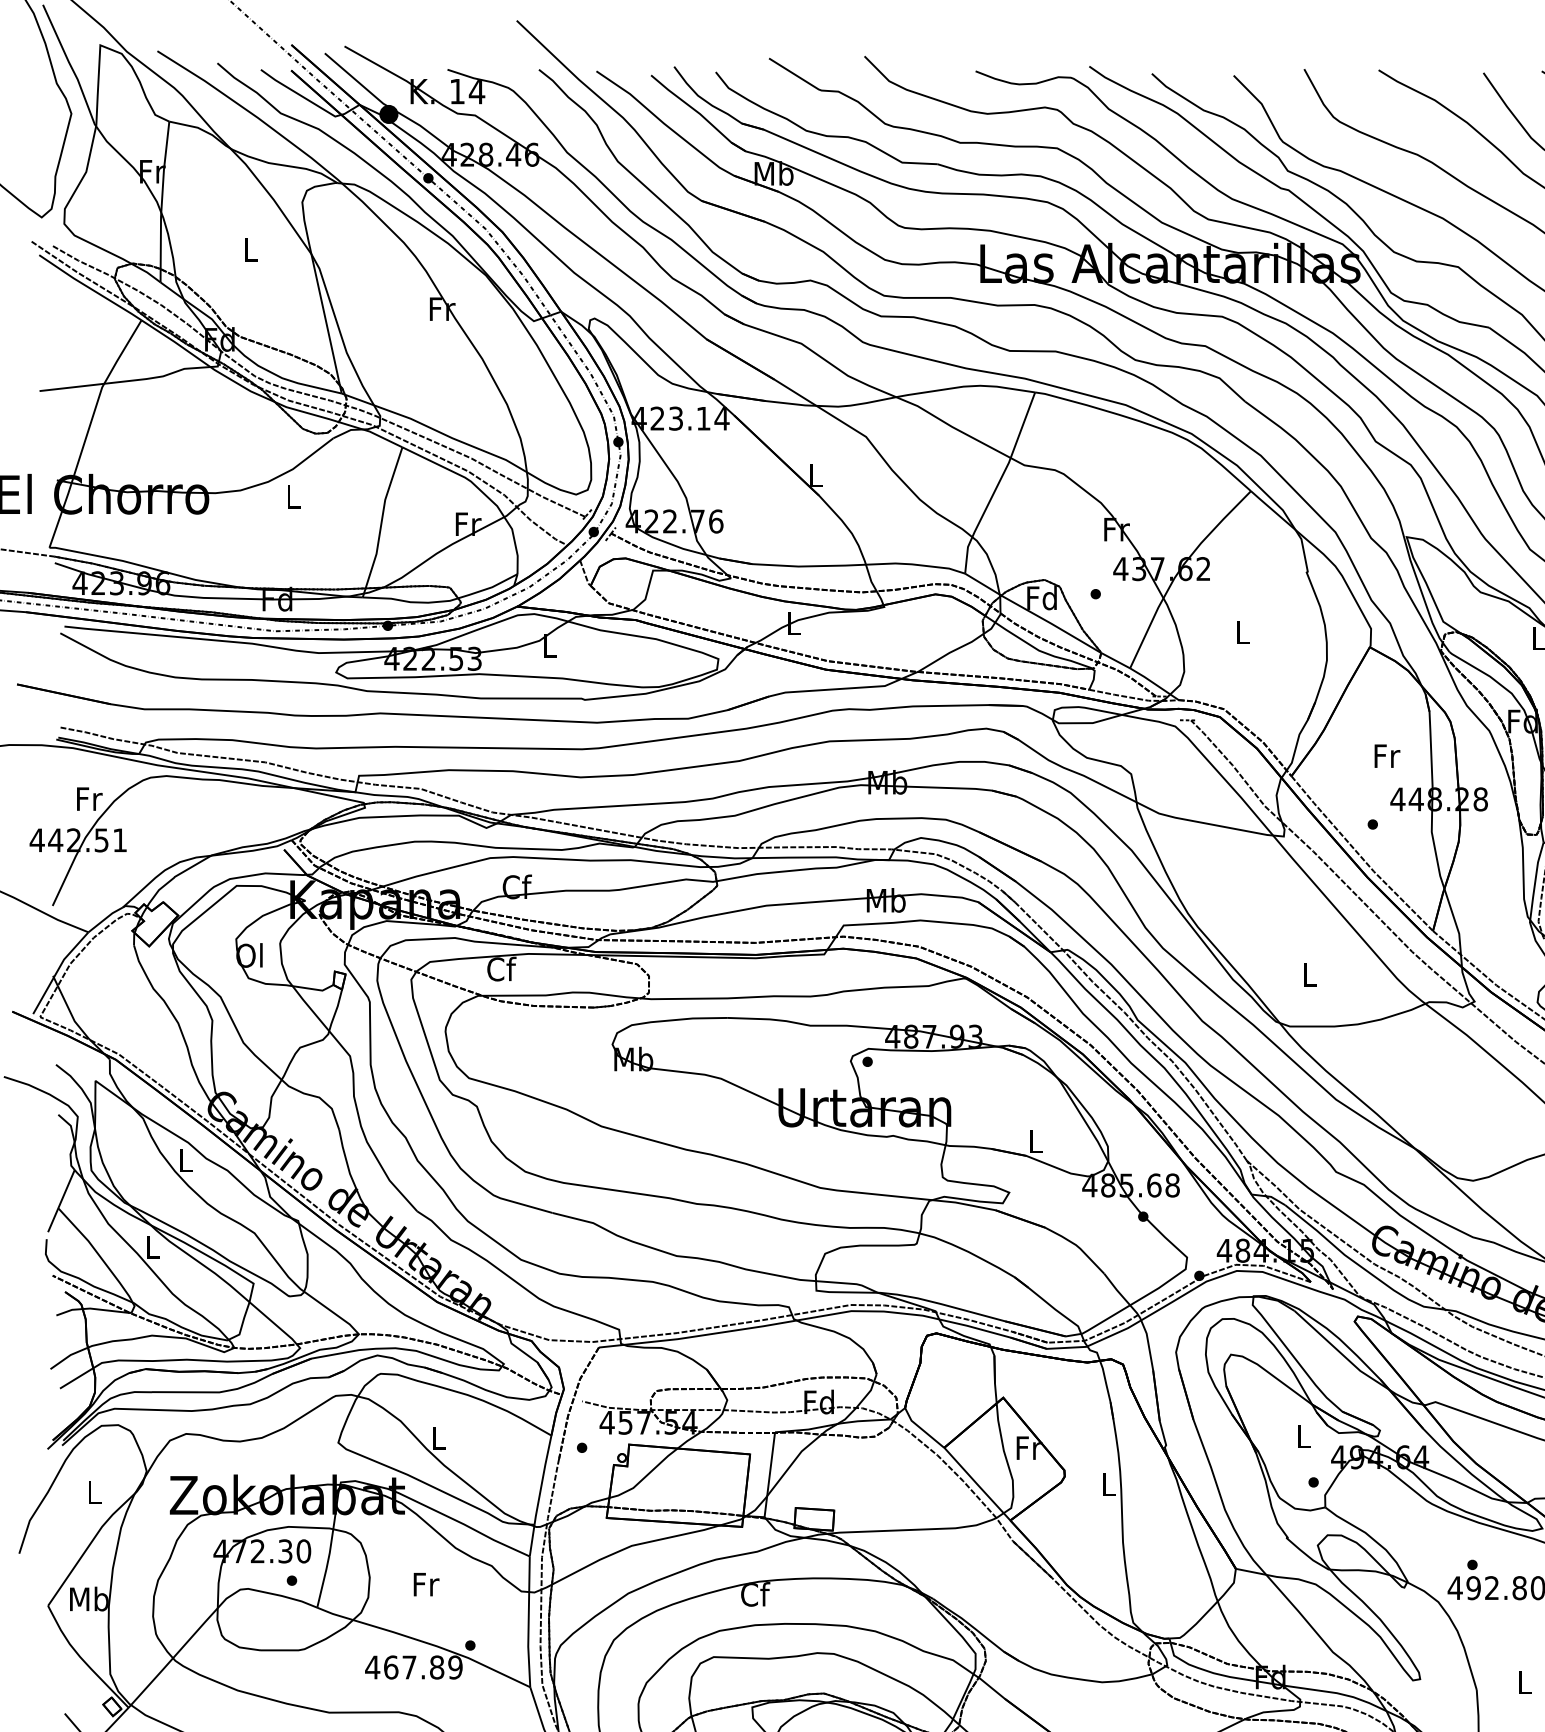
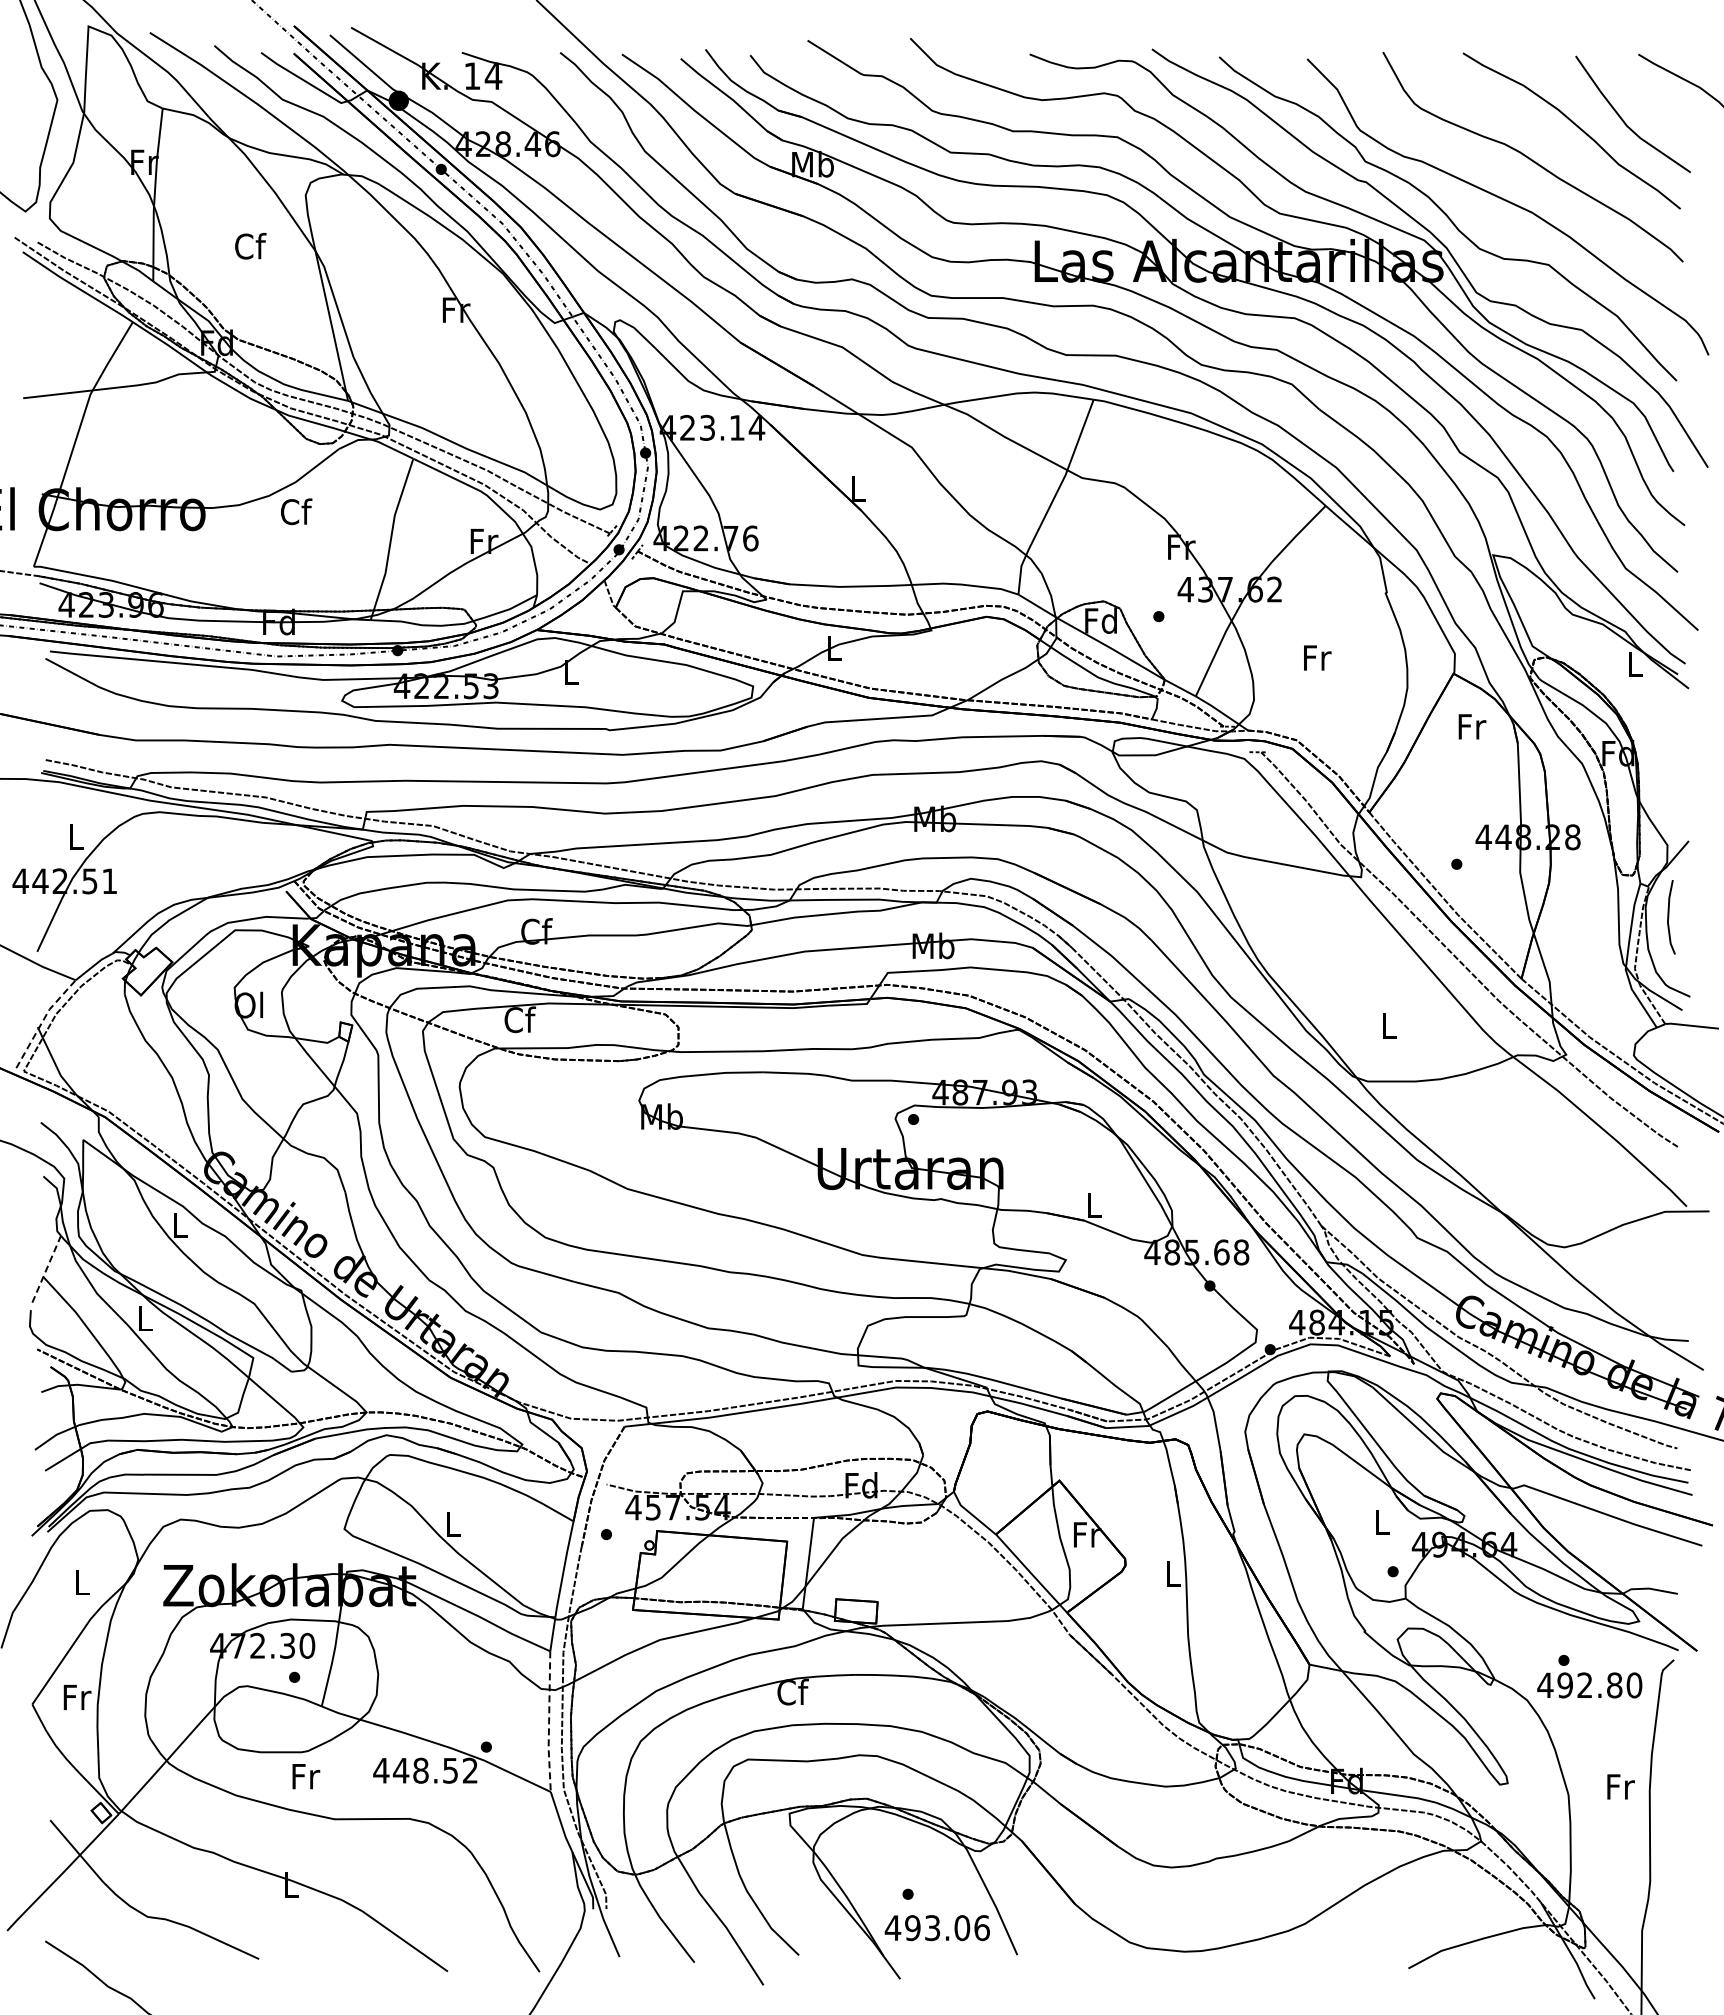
text: (250, 249) -> (250, 246), L -> Cf
text: (293, 496) -> (296, 511), L -> Cf
text: (1243, 632) -> (1317, 657), L -> Fr
text: (1387, 755) -> (1472, 726), moved
text: (89, 798) -> (76, 836), Fr -> L
line: (58, 969) -> (43, 1020), solid -> dashed
line: (61, 1200) -> (46, 1268), solid -> dashed
text: (426, 1584) -> (306, 1776), moved
text: (89, 1598) -> (76, 1696), Mb -> Fr
line: (529, 1622) -> (549, 1722), solid -> dashed
text: (423, 1667) -> (435, 1770), 467.89 -> 448.52
text: (1525, 1682) -> (1620, 1786), L -> Fr

